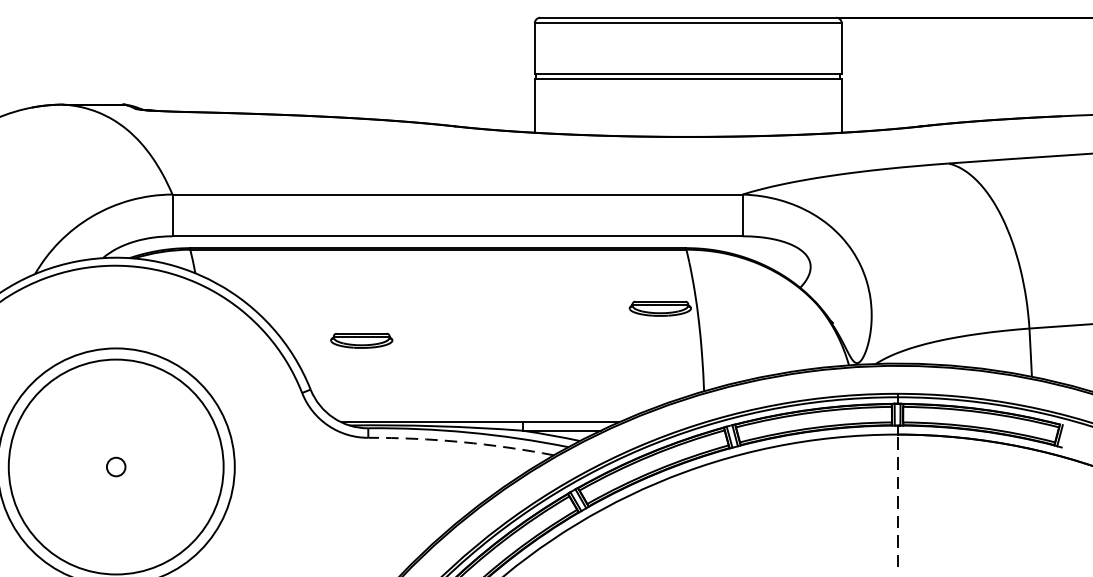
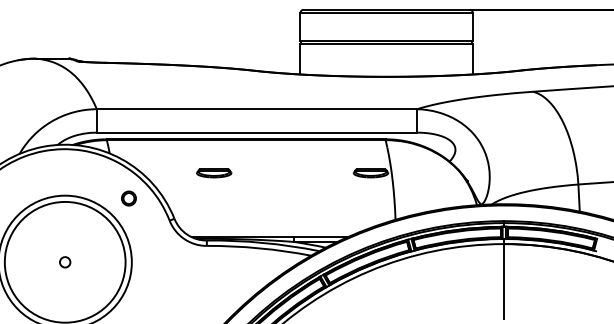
part: (362, 340) -> (214, 173), moved
circle: (228, 353) -> (128, 198), added
arc: (461, 442) -> (259, 248), dashed -> solid
line: (897, 499) -> (504, 280), dashed -> solid

